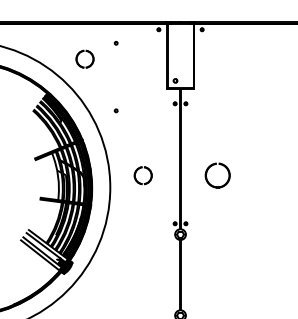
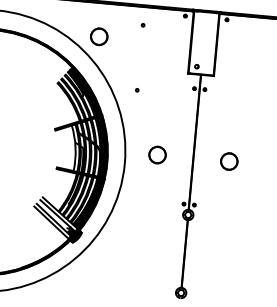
part: (84, 58) -> (98, 36), moved
part: (217, 175) -> (229, 161), size x0.71

